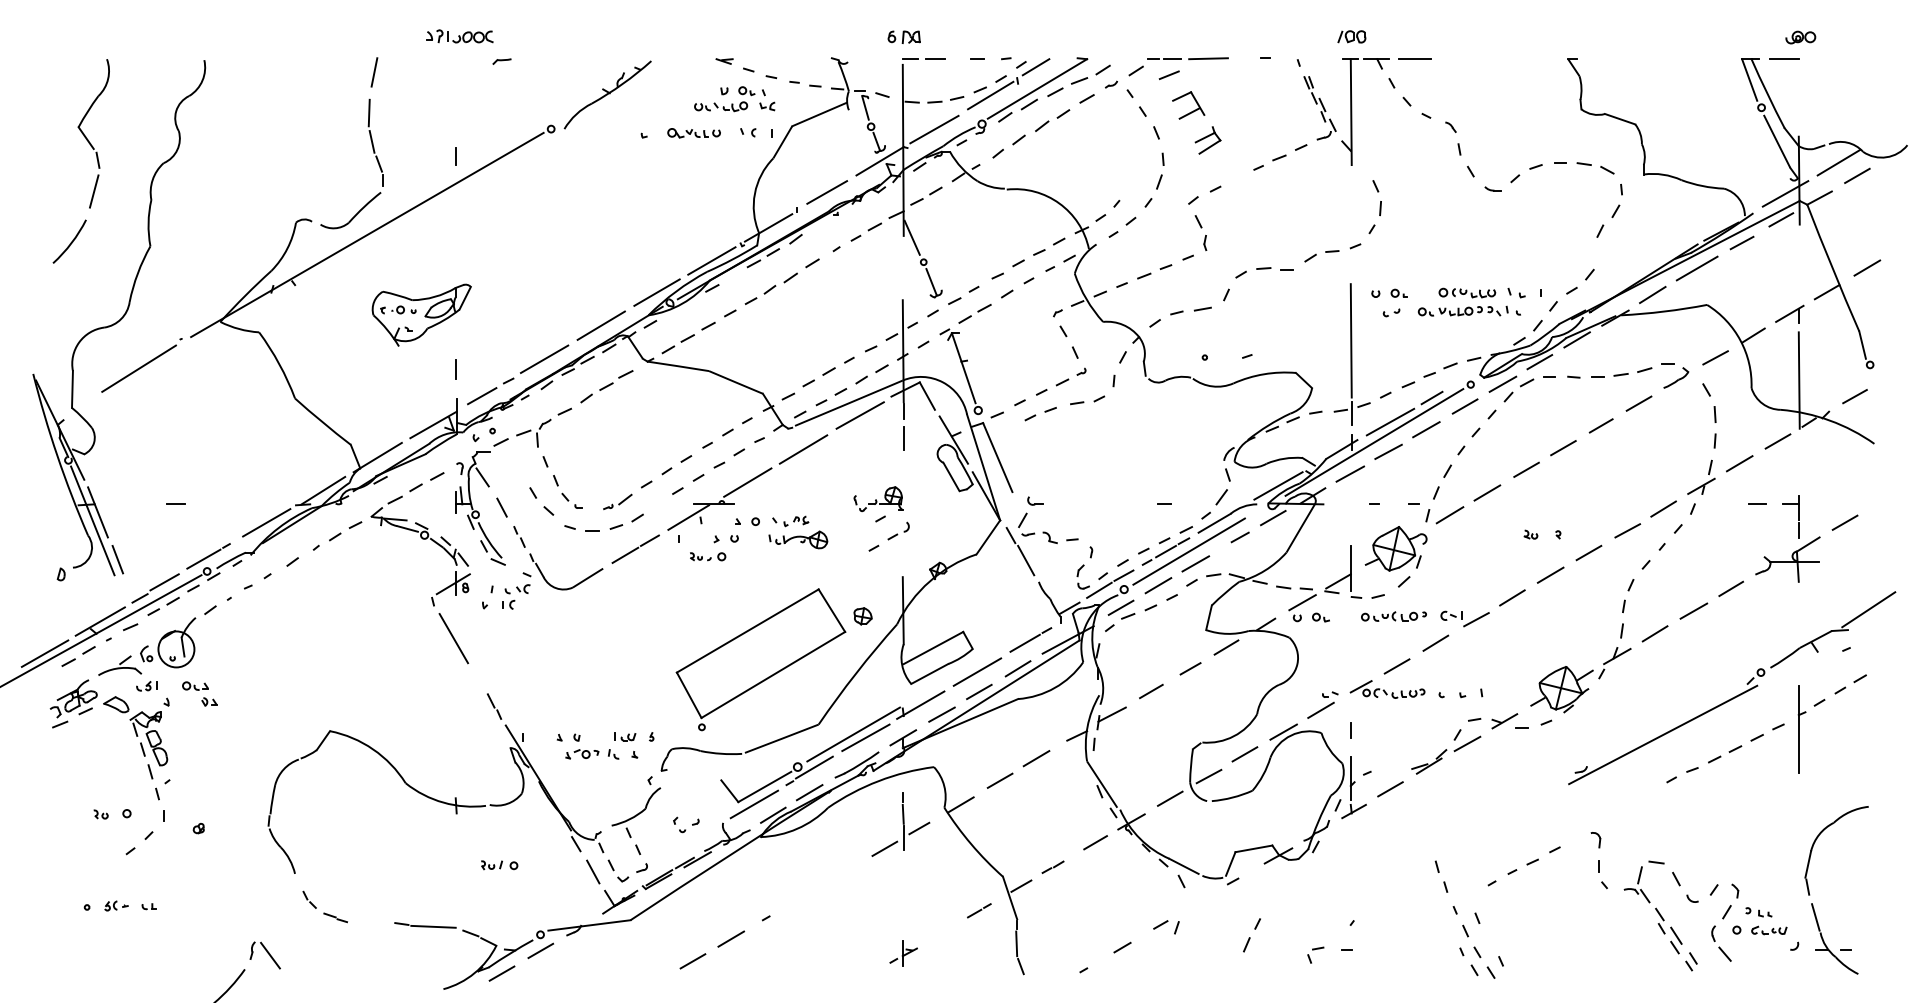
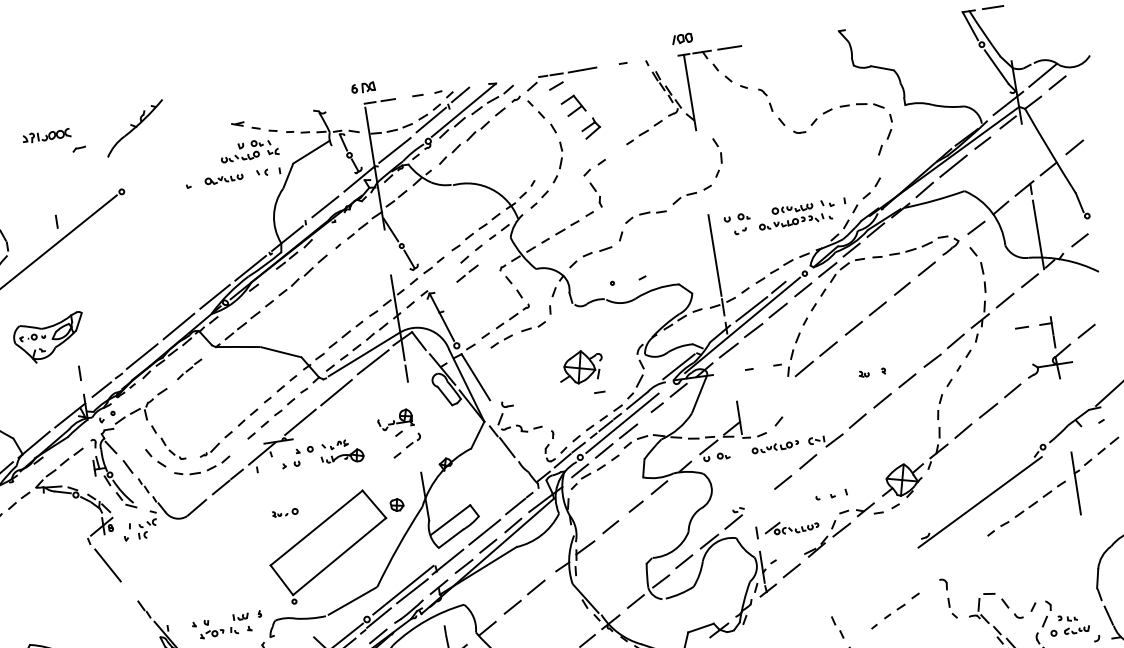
part: (607, 94) -> (134, 128), moved
part: (974, 313) -> (467, 273), moved
part: (606, 386) -> (189, 369), size x0.7
part: (1395, 548) -> (580, 366), moved
part: (708, 556) -> (285, 512), moved
part: (1387, 689) -> (791, 527), moved

